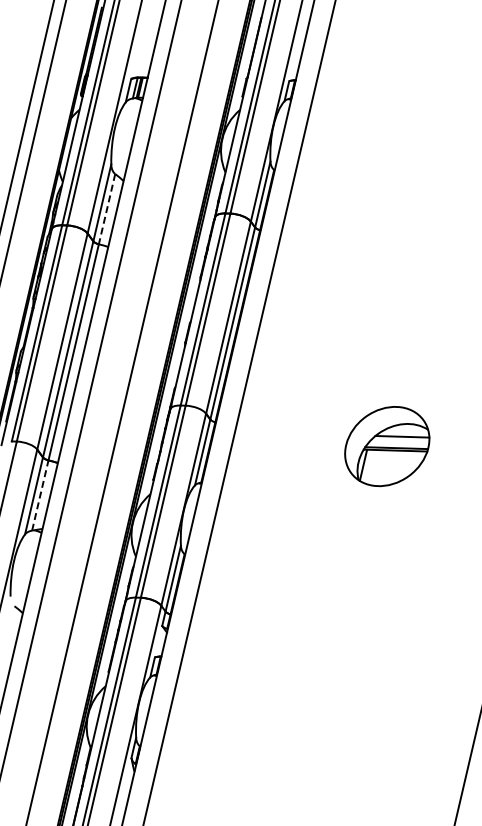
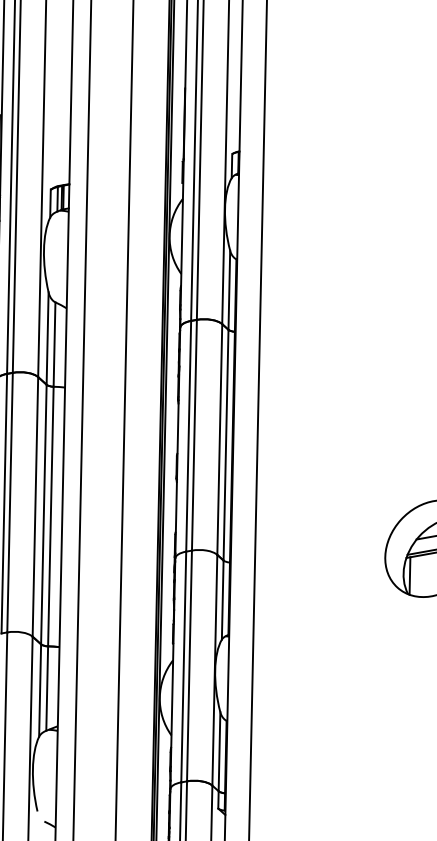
line: (106, 209) -> (53, 345), dashed -> solid
line: (40, 495) -> (47, 688), dashed -> solid

